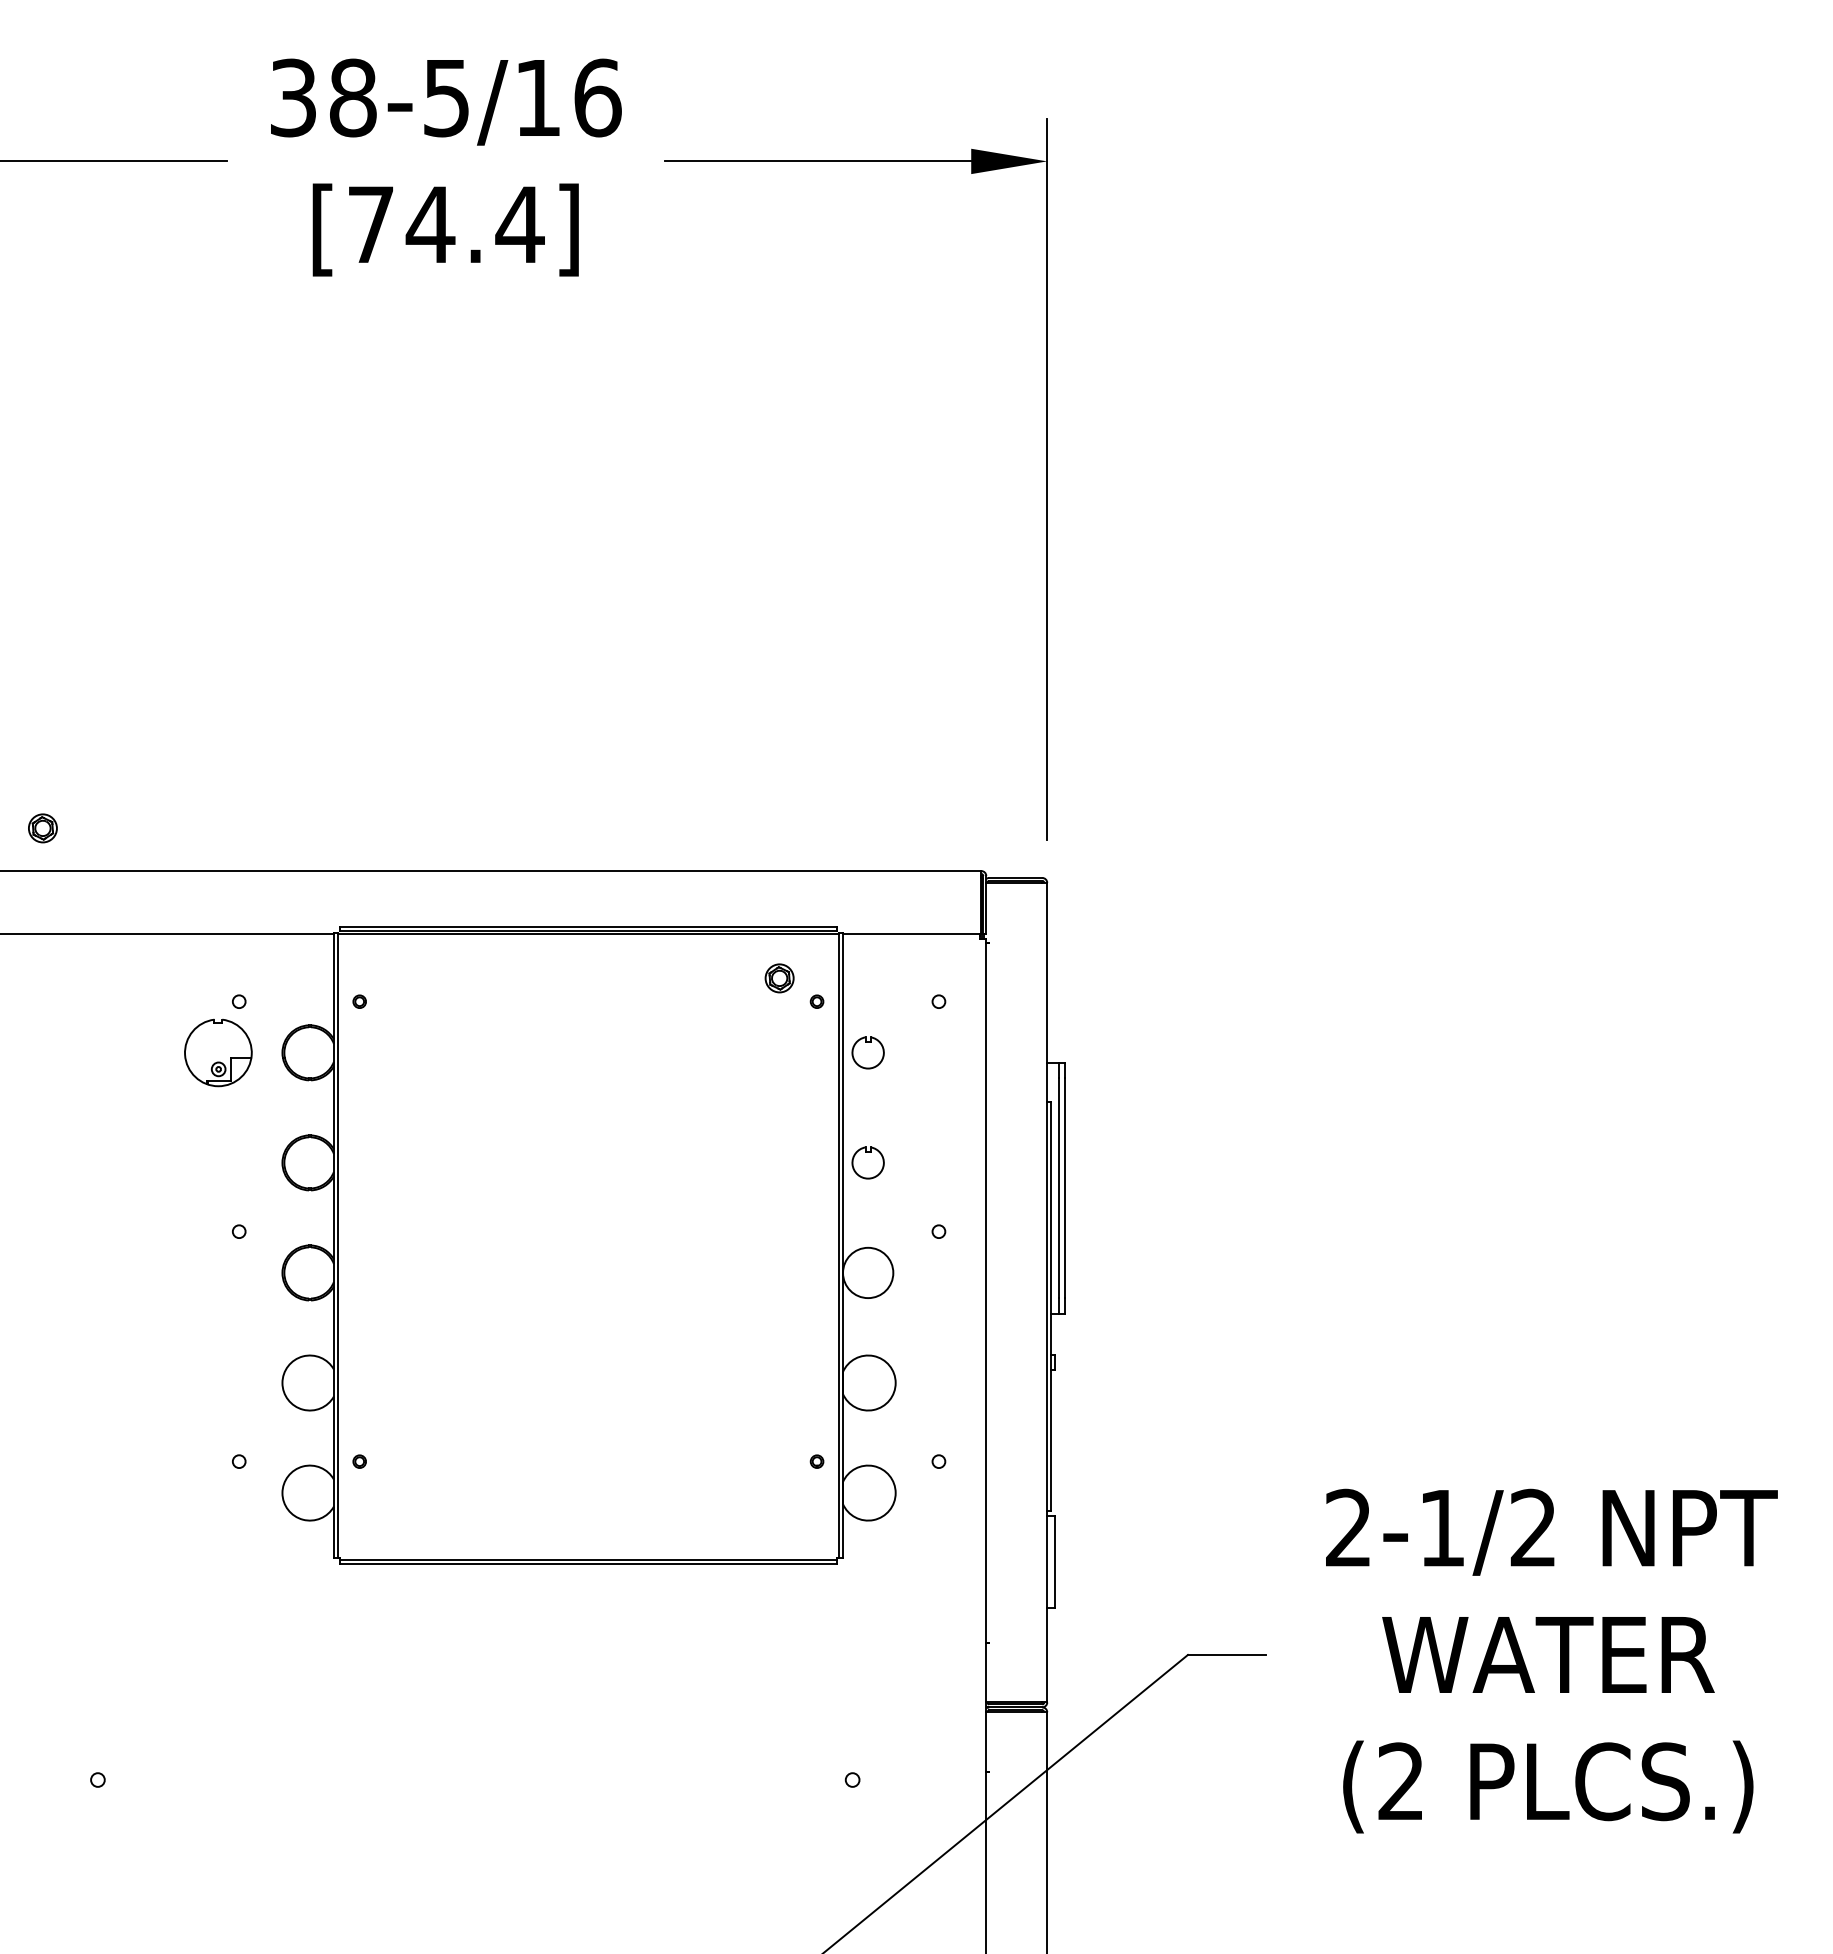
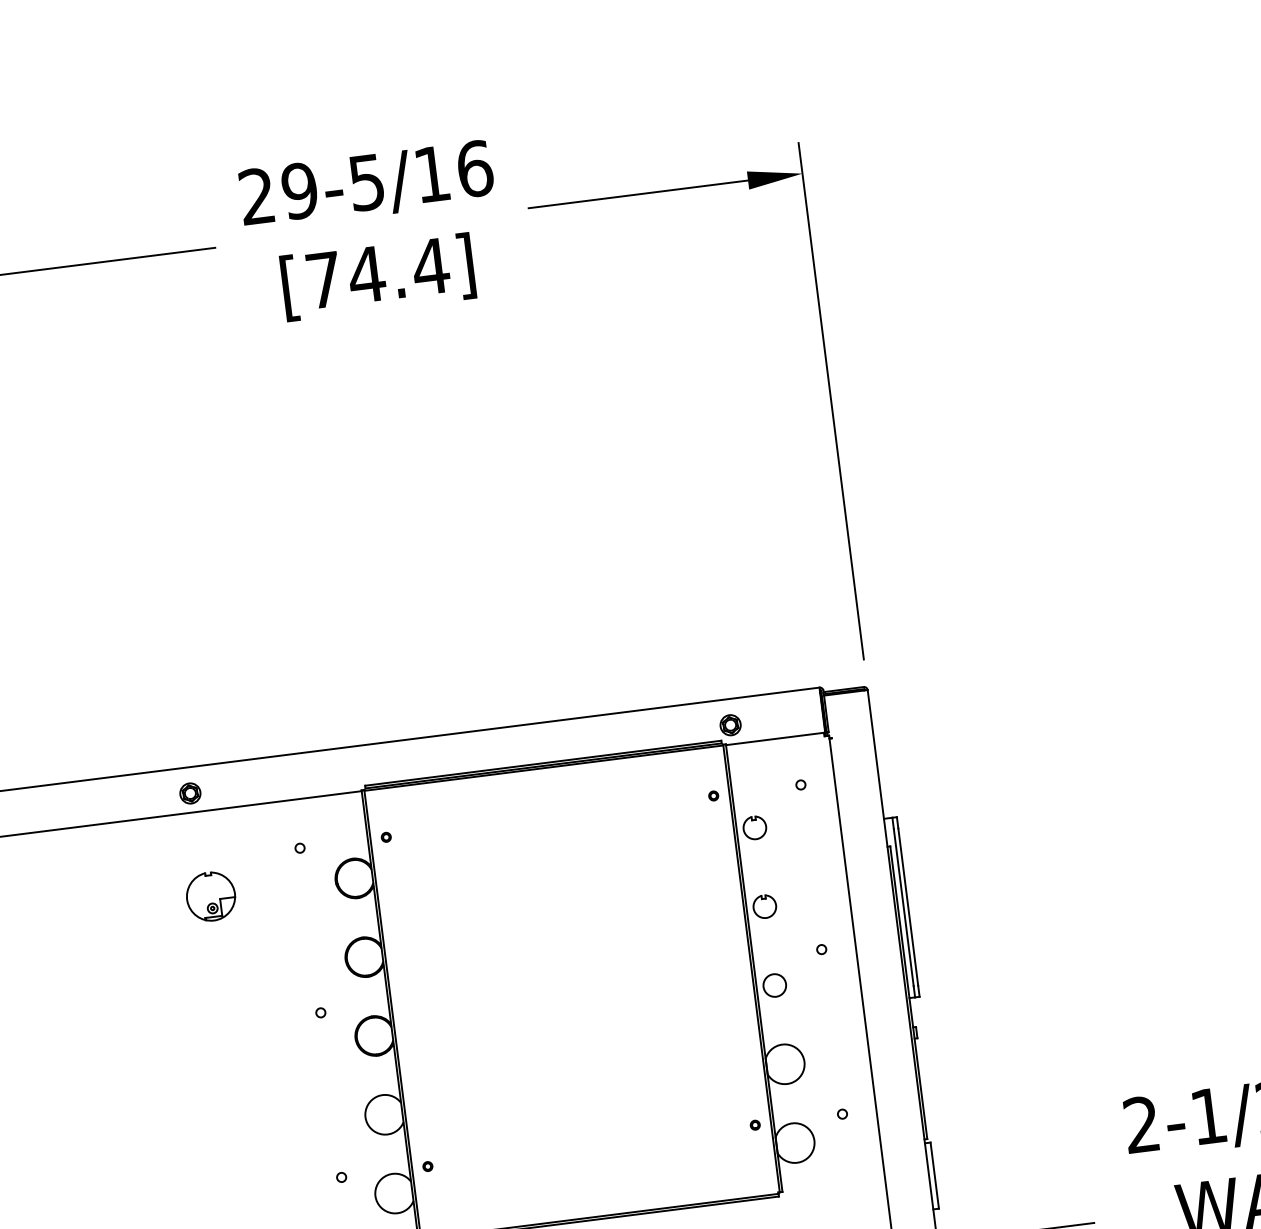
text: (323, 97) -> (278, 193), 38-5/16 -> 29-5/16
part: (42, 828) -> (190, 793), moved
part: (779, 978) -> (730, 725), moved
part: (218, 1052) -> (211, 896), moved
circle: (867, 1272) -> (774, 985), size x0.62

